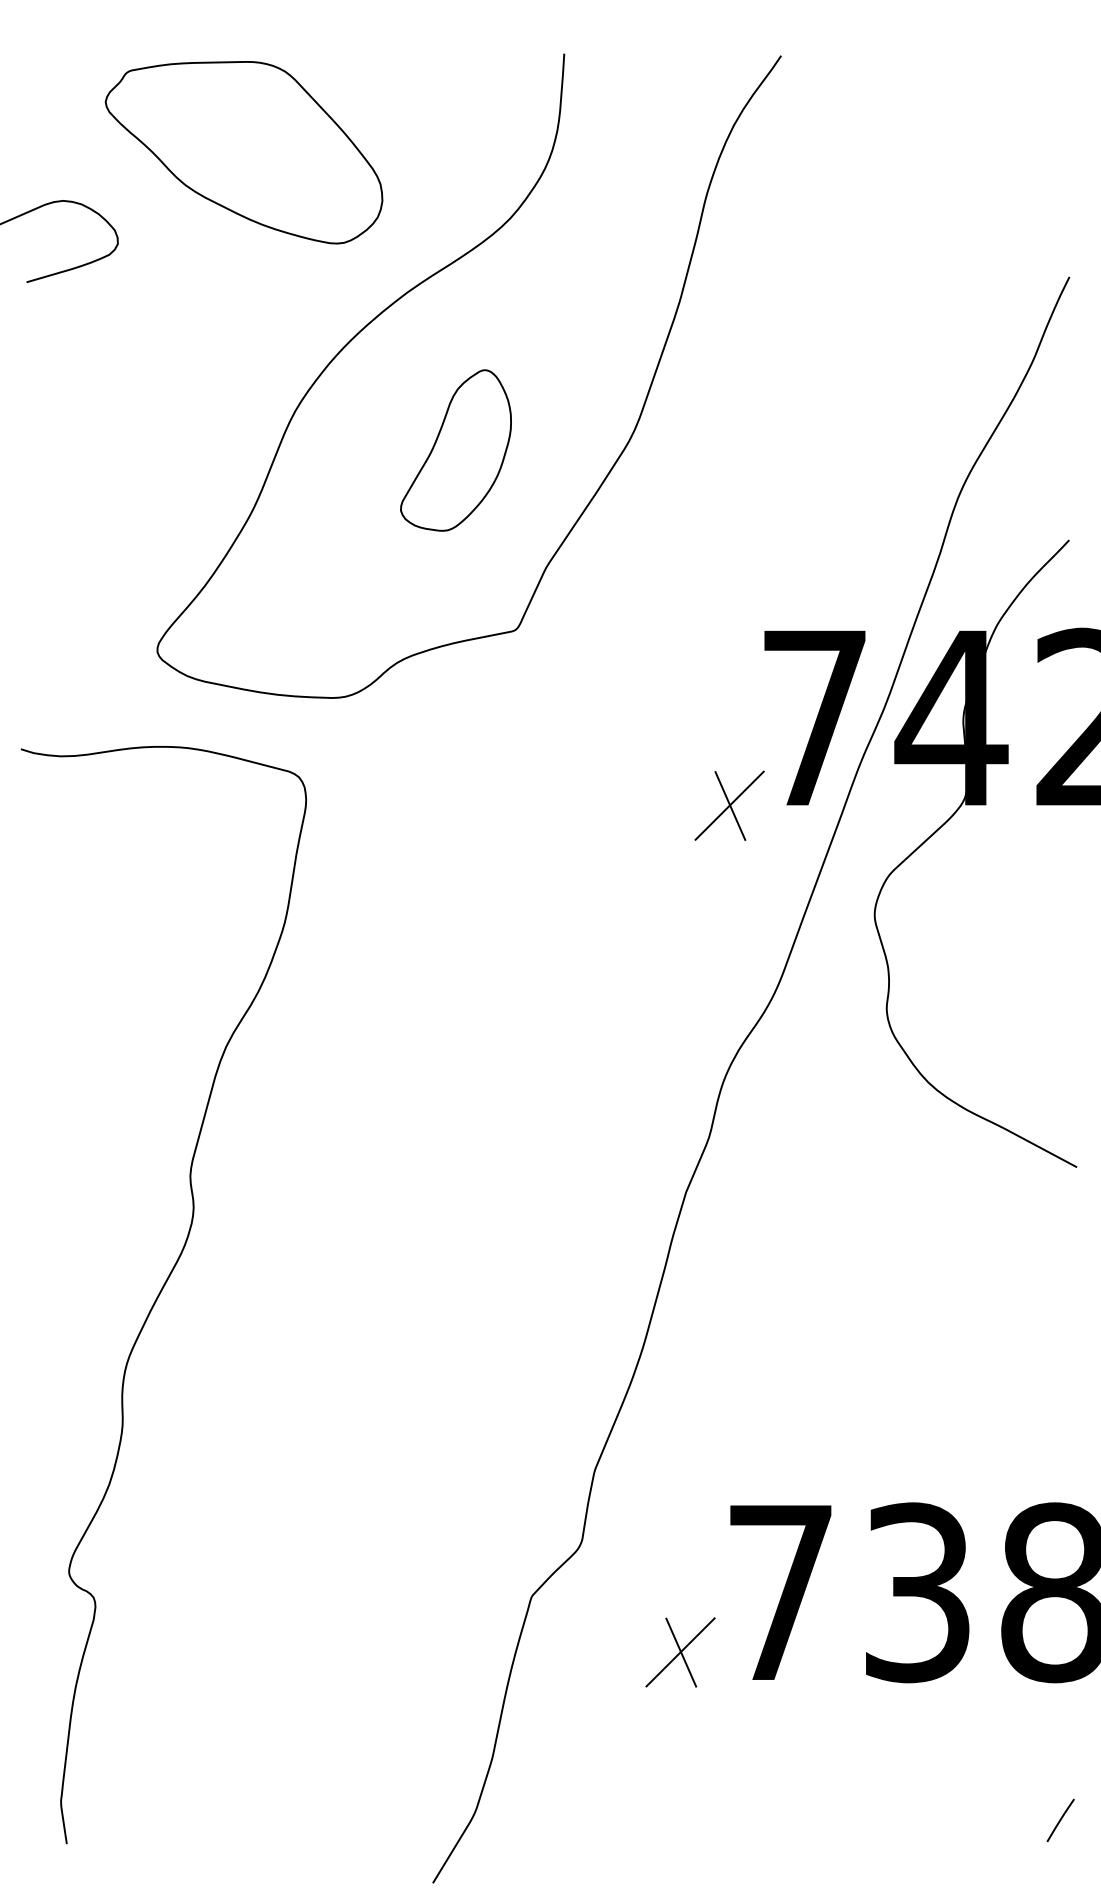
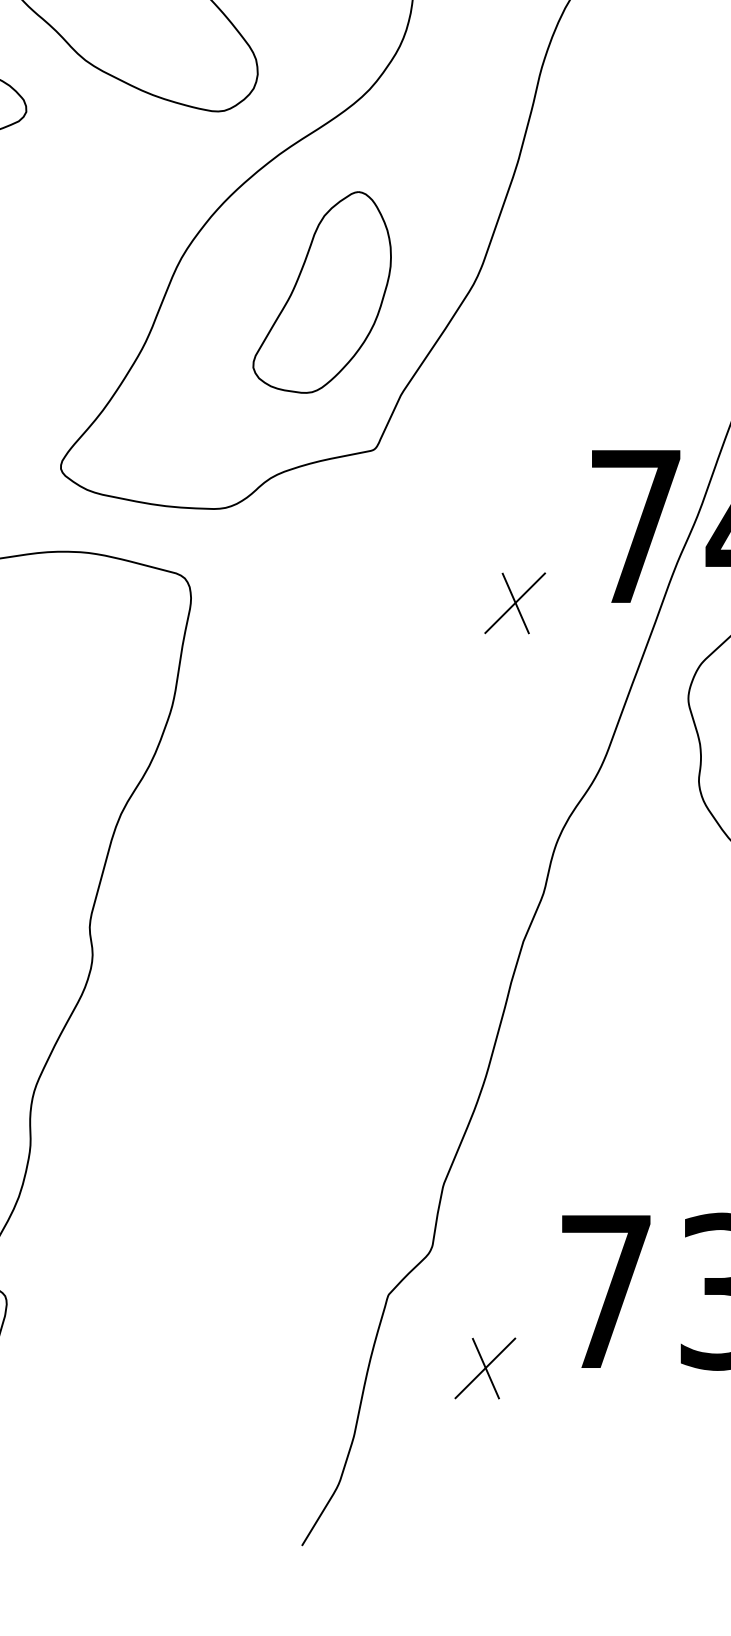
part: (455, 450) -> (321, 292), size x1.43
part: (729, 805) -> (515, 603), moved
part: (680, 1652) -> (485, 1368), moved

